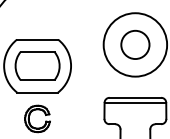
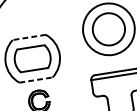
line: (37, 39) -> (29, 37), solid -> dashed
circle: (135, 44) -> (108, 28), size x1.4
line: (37, 92) -> (35, 80), solid -> dashed

